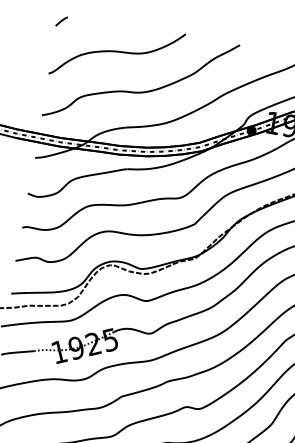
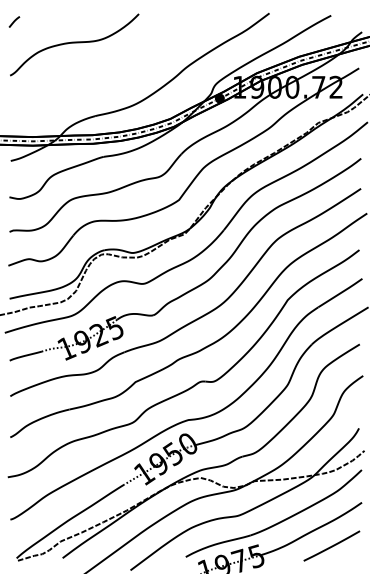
part: (142, 91) -> (105, 77), removed

